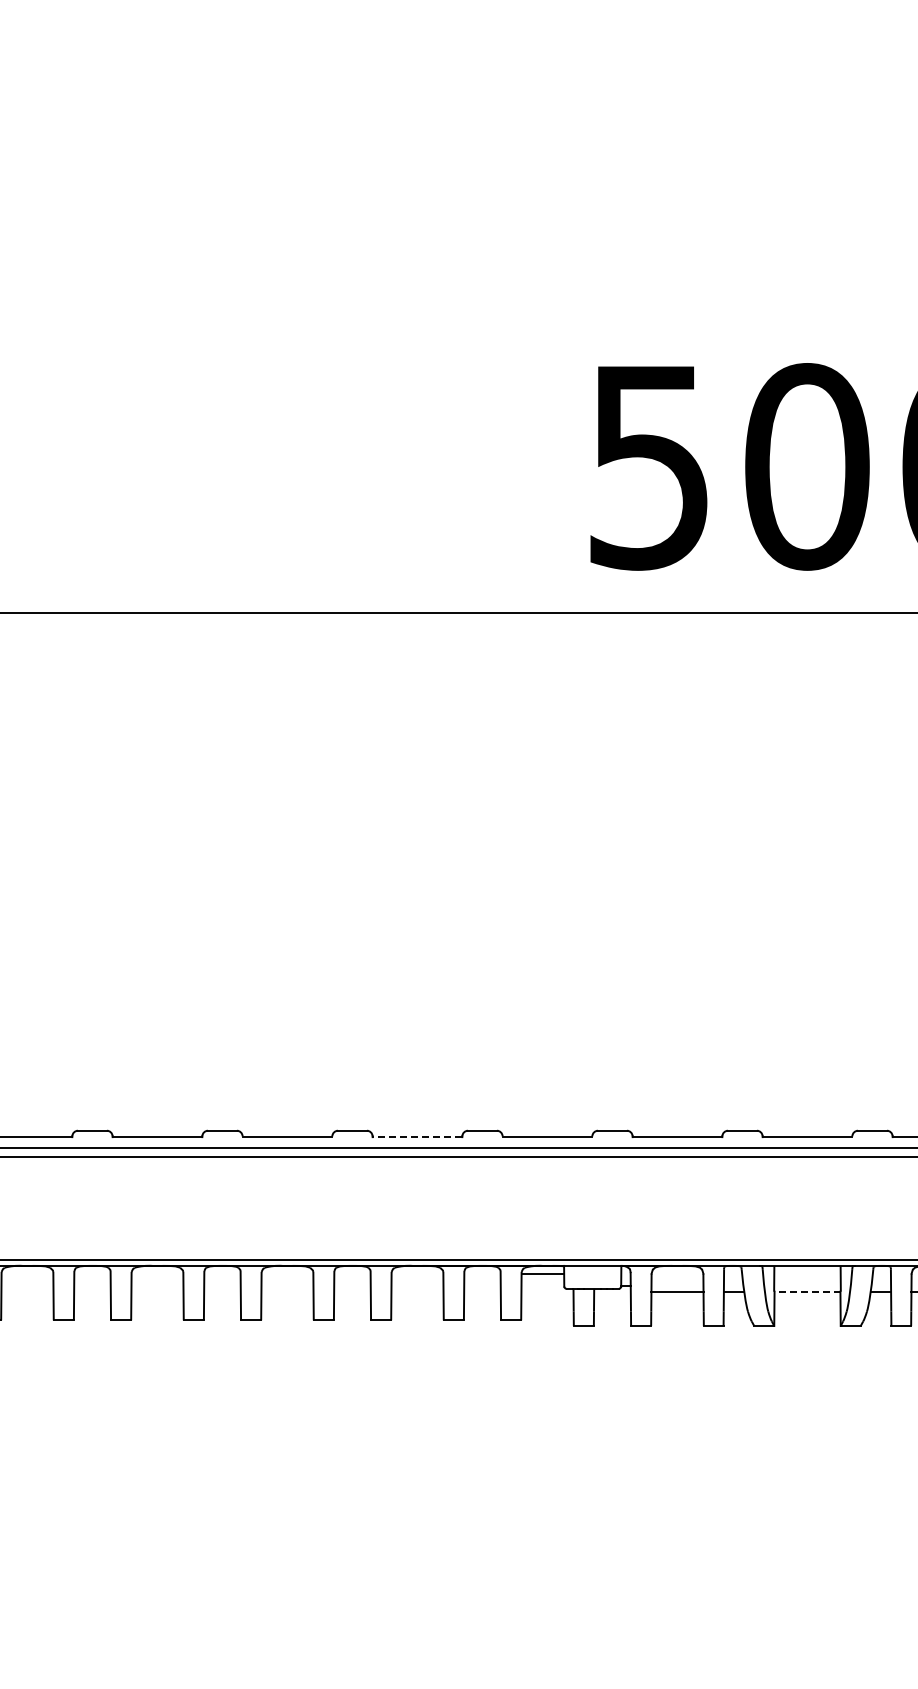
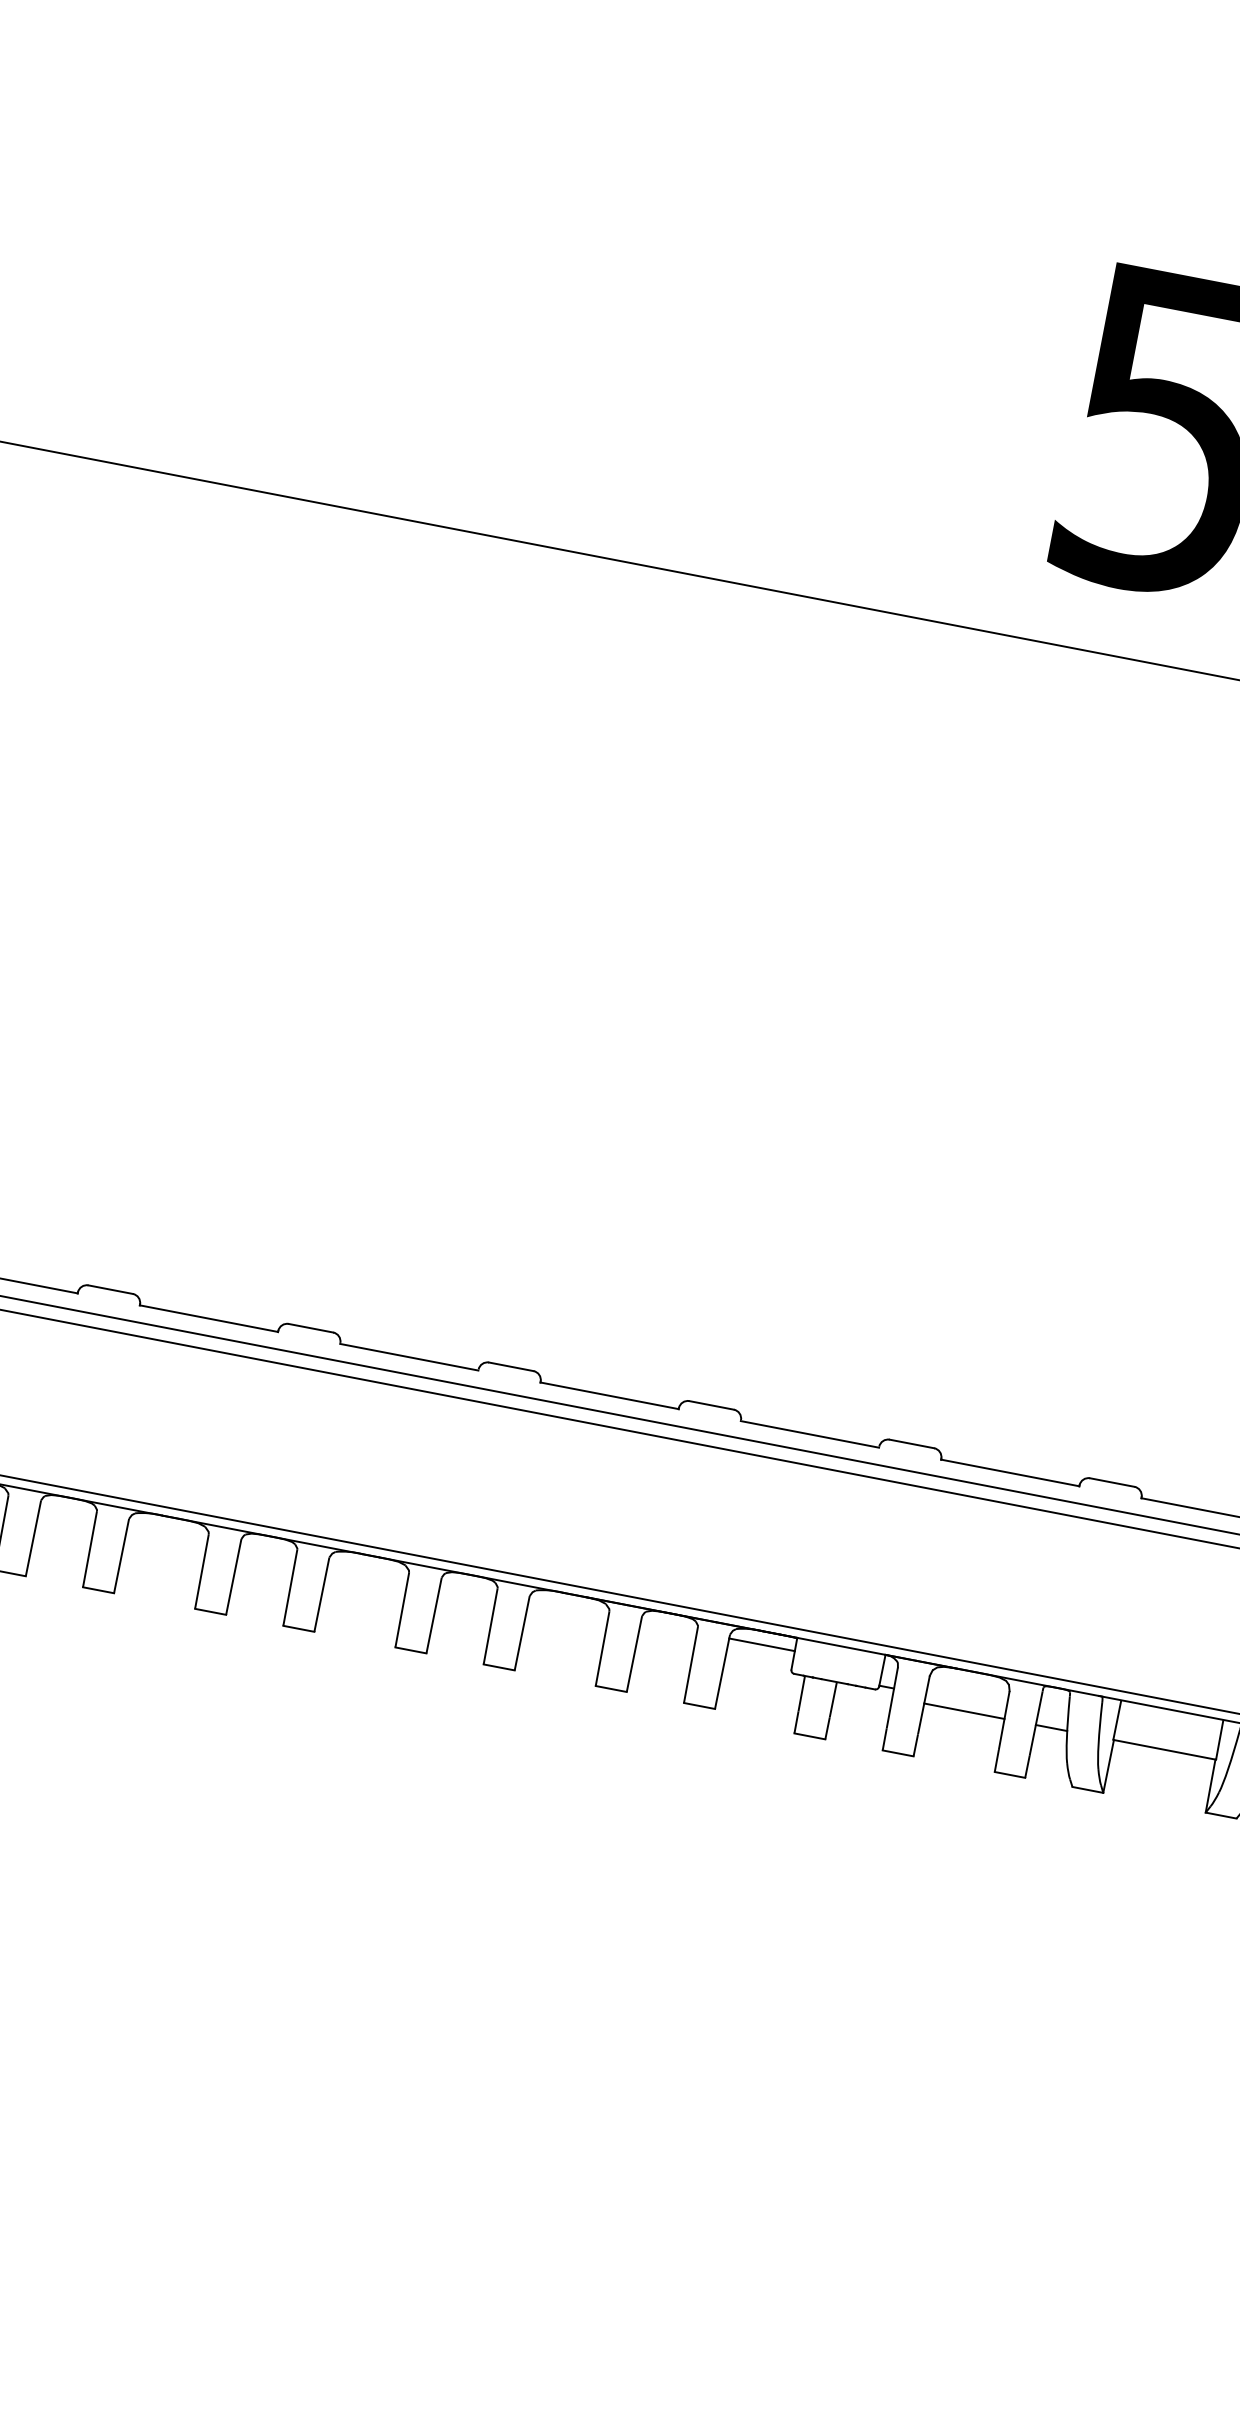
line: (417, 1137) -> (609, 1396), dashed -> solid
line: (807, 1291) -> (1164, 1749), dashed -> solid

